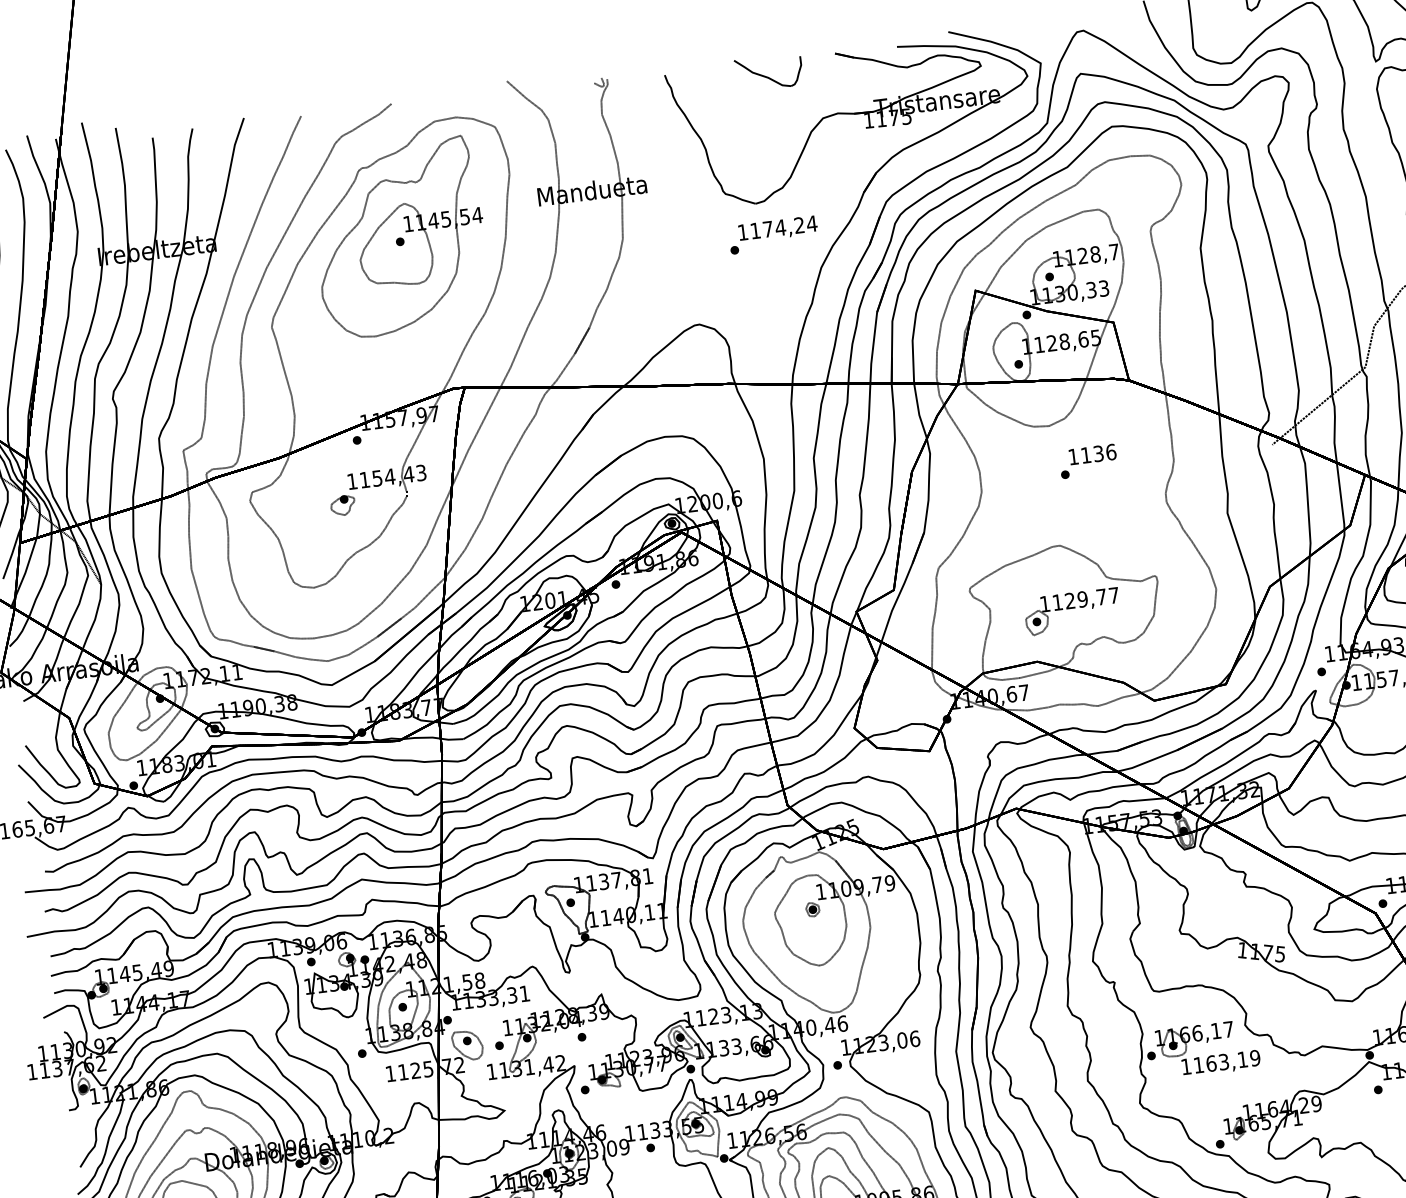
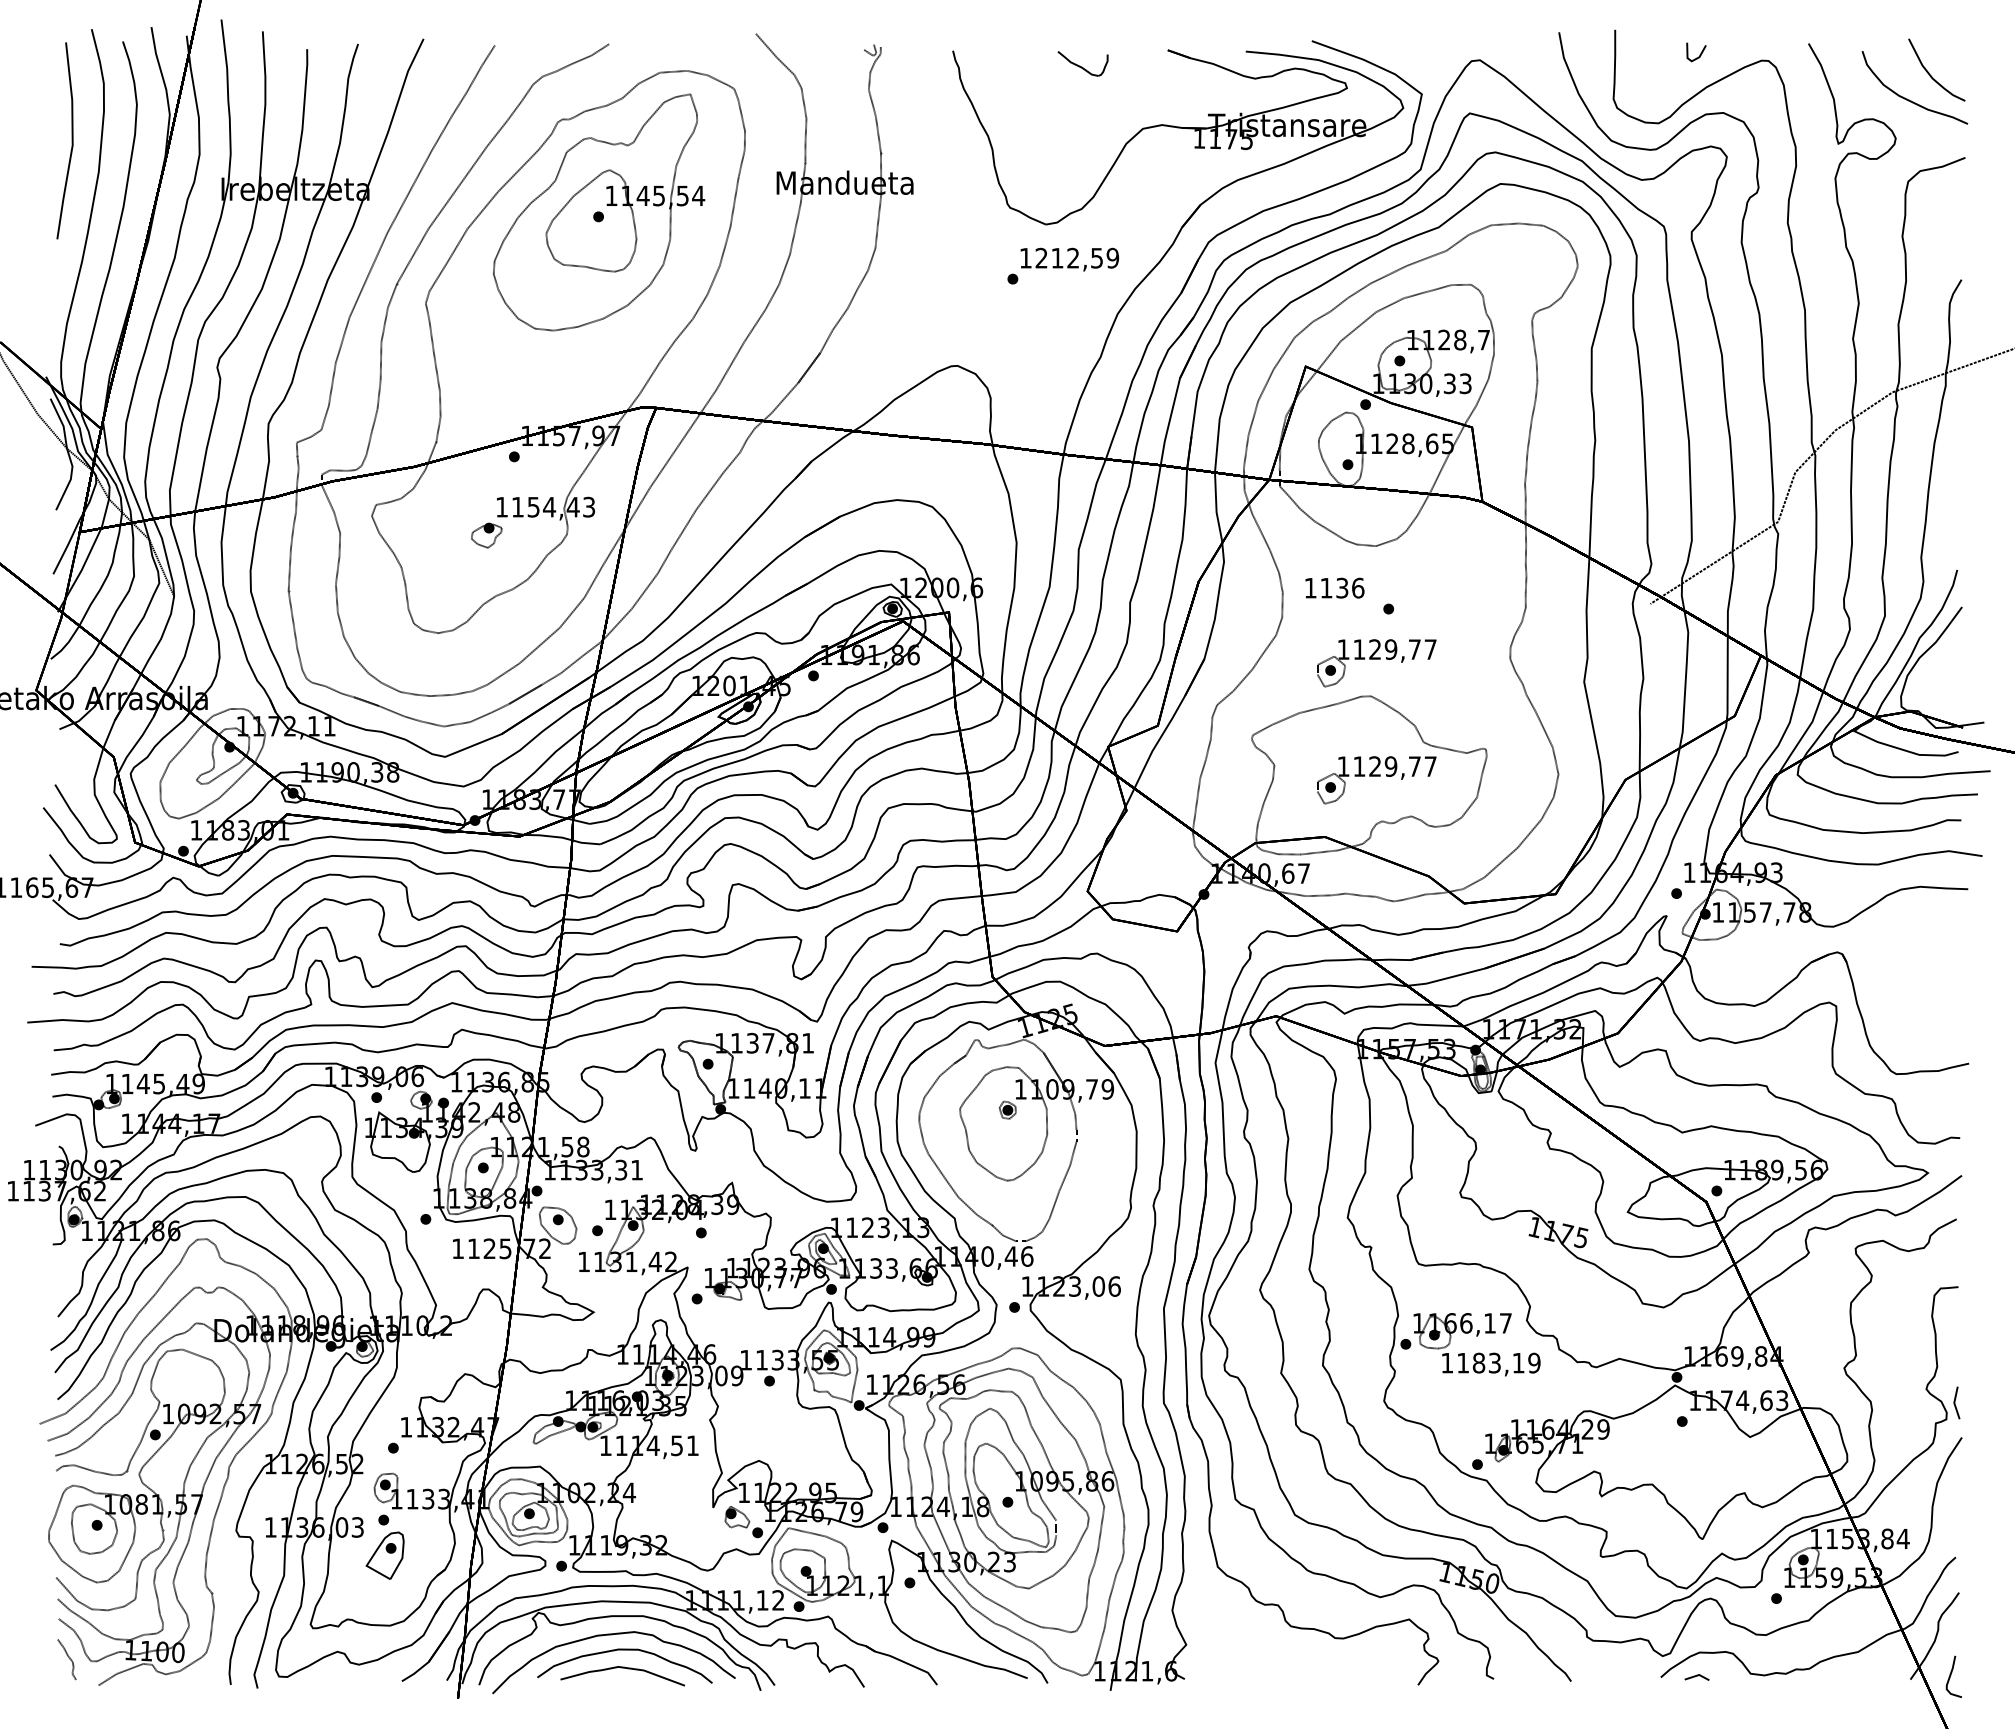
part: (768, 72) -> (1082, 63), size x0.6
text: (783, 226) -> (1077, 257), 1174,24 -> 1212,59
text: (1092, 454) -> (1334, 587), moved
part: (1061, 519) -> (1376, 663), added
text: (1210, 1063) -> (1478, 1362), 1163,19 -> 1183,19

